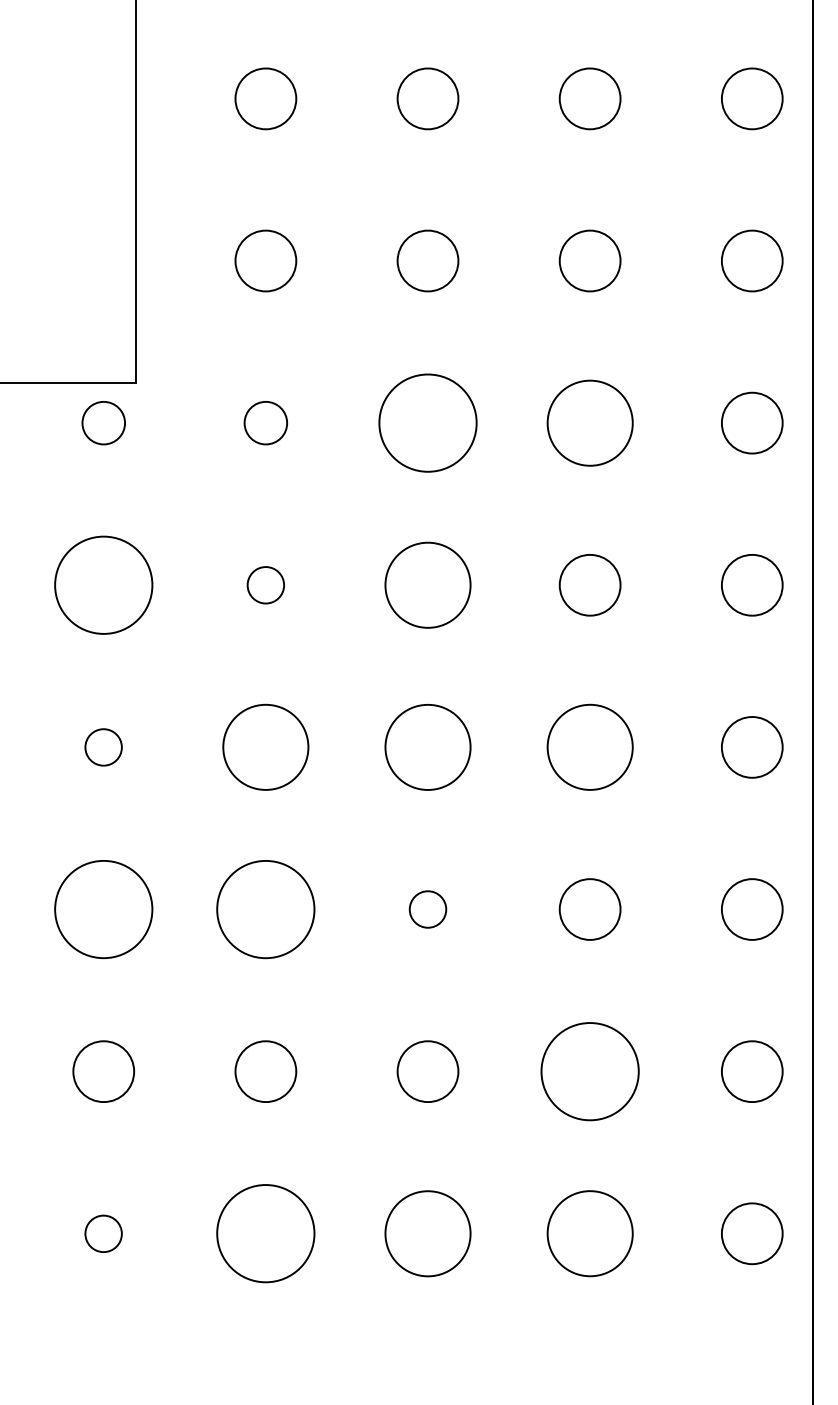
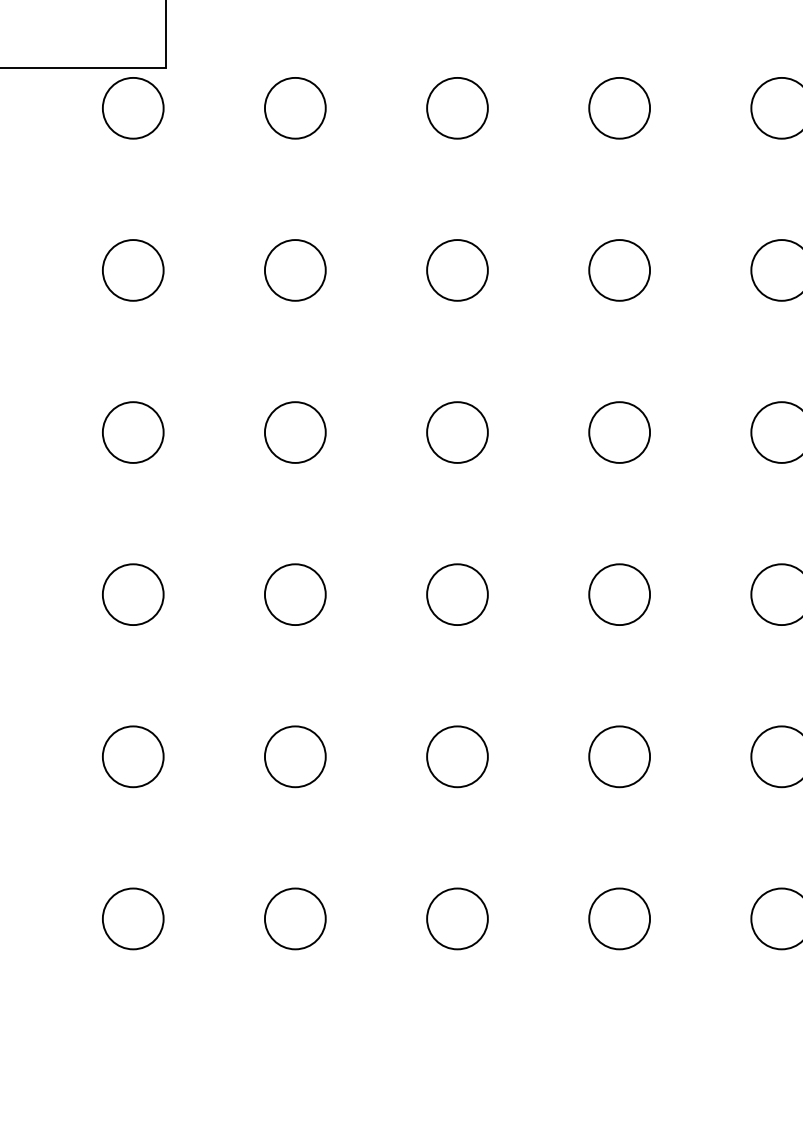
circle: (103, 422) -> (132, 107), size x1.43
circle: (265, 422) -> (294, 107), size x1.43
circle: (427, 422) -> (456, 107), size x0.62
circle: (589, 422) -> (618, 107), size x0.71
circle: (103, 584) -> (132, 269), size x0.62
circle: (265, 584) -> (294, 269), size x1.67
circle: (427, 584) -> (456, 269), size x0.71
circle: (103, 747) -> (132, 432), size x1.67
circle: (265, 747) -> (294, 432), size x0.71
circle: (427, 747) -> (456, 432), size x0.71
circle: (589, 747) -> (618, 432), size x0.71
circle: (103, 909) -> (132, 594), size x0.62
circle: (265, 909) -> (294, 594), size x0.62
circle: (427, 909) -> (456, 594), size x1.67
circle: (589, 1071) -> (618, 756), size x0.62
circle: (103, 1233) -> (132, 918), size x1.67
circle: (265, 1233) -> (294, 918), size x0.62
circle: (427, 1233) -> (456, 918), size x0.71
circle: (589, 1233) -> (618, 918), size x0.71

